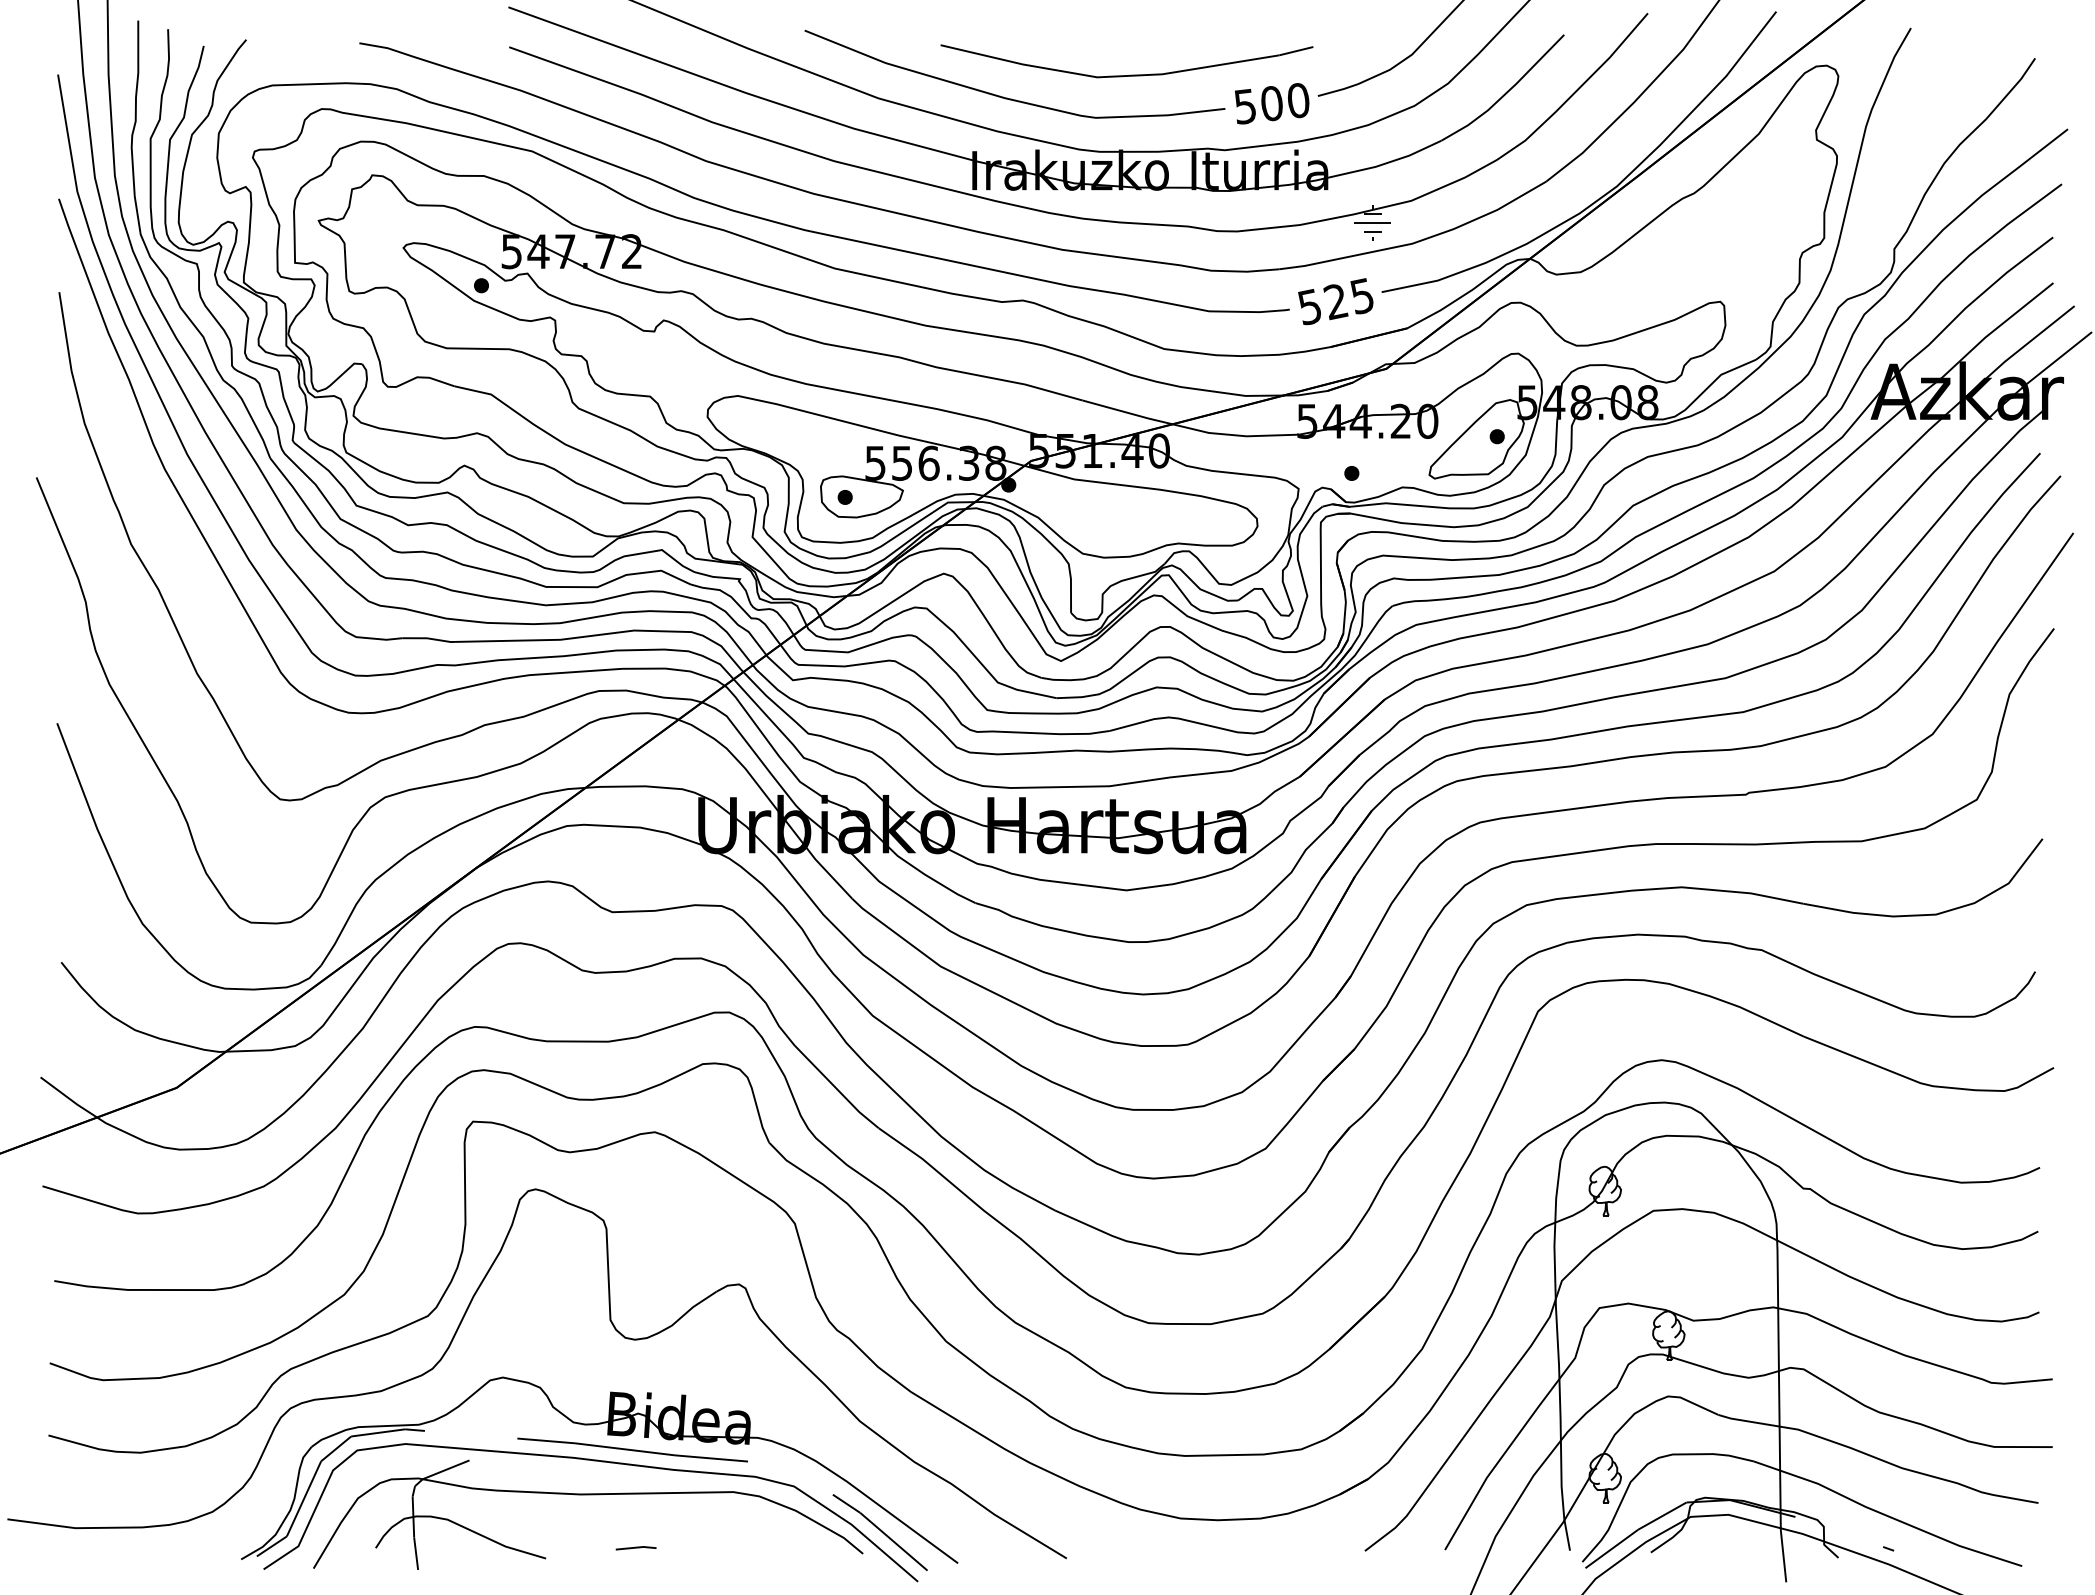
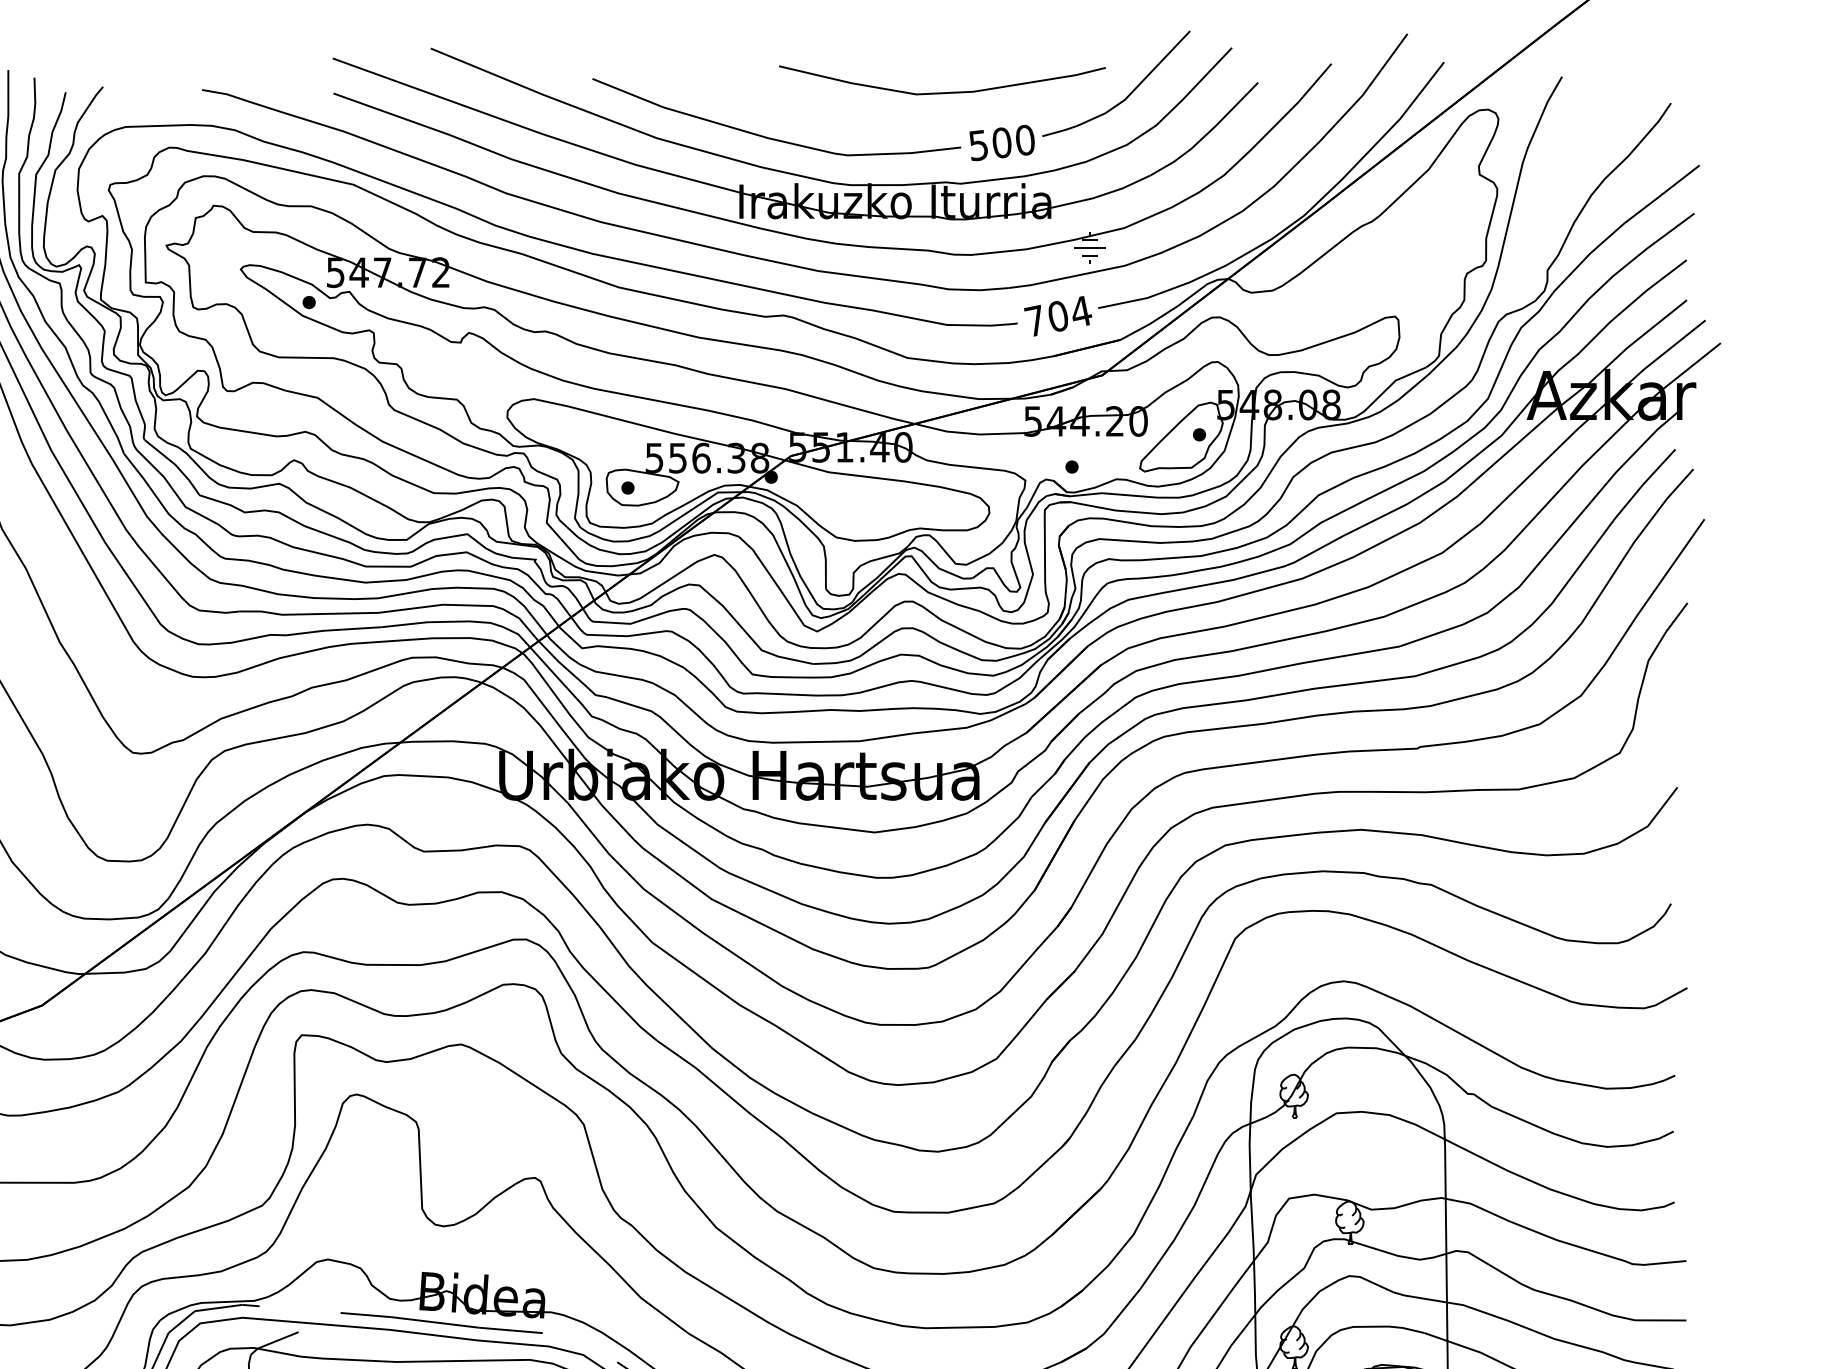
part: (1130, 74) -> (945, 91), moved
text: (1335, 301) -> (1057, 316), 525 -> 704

